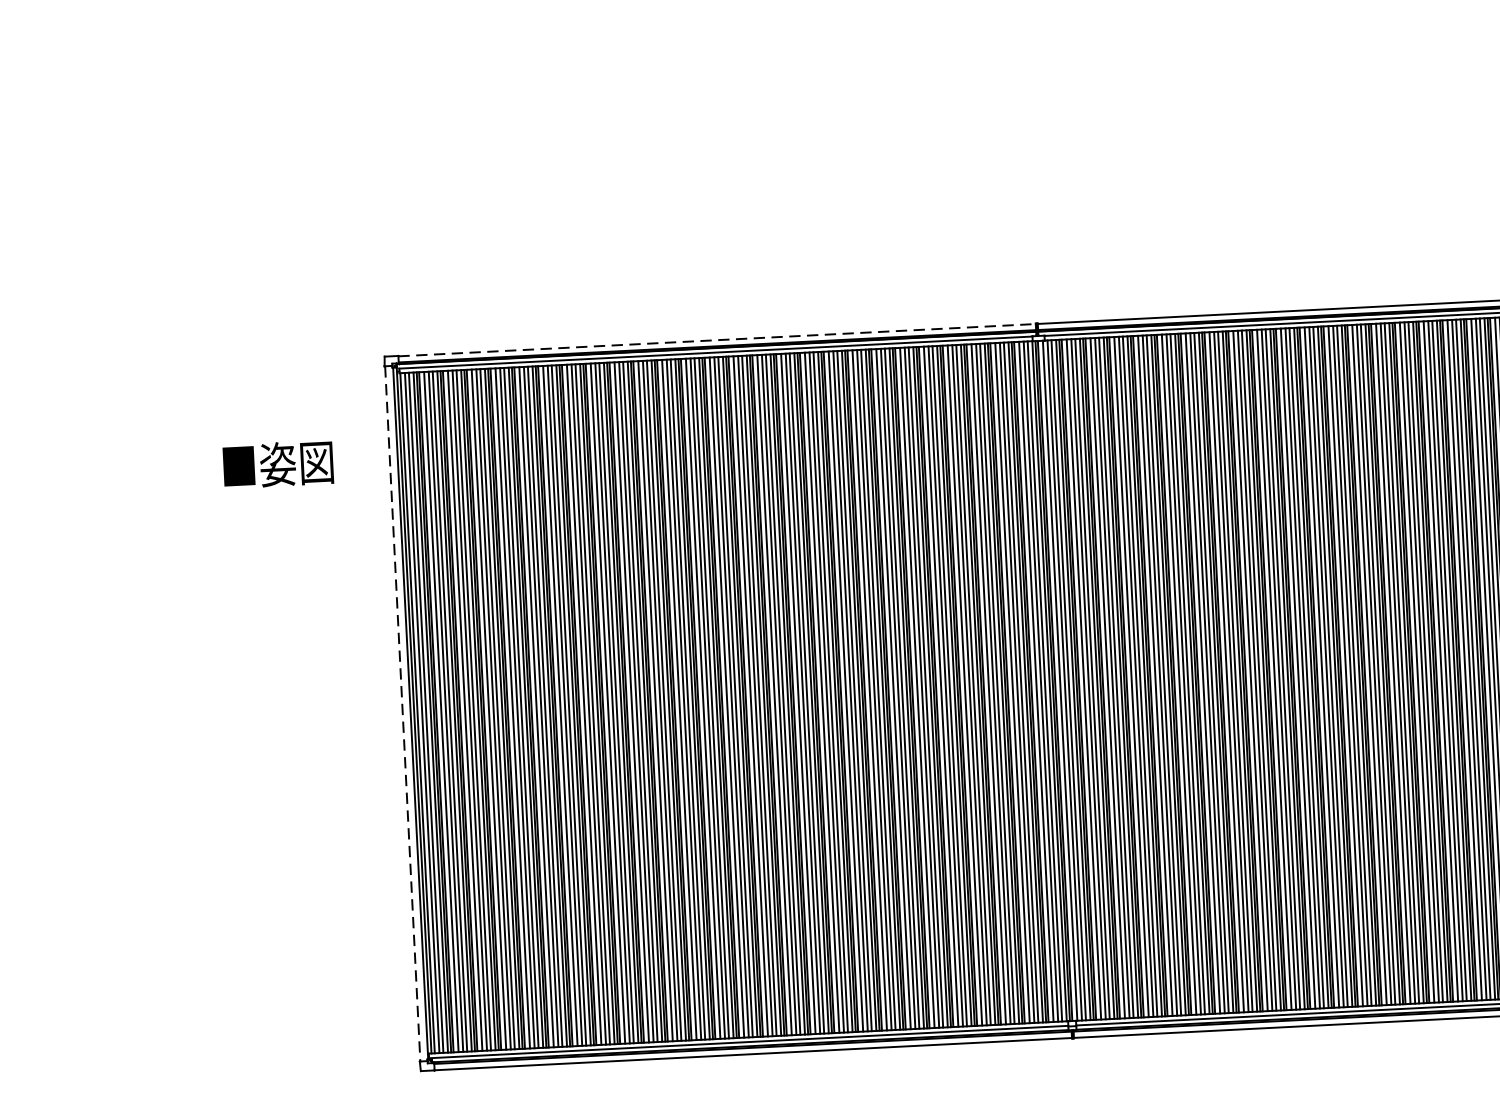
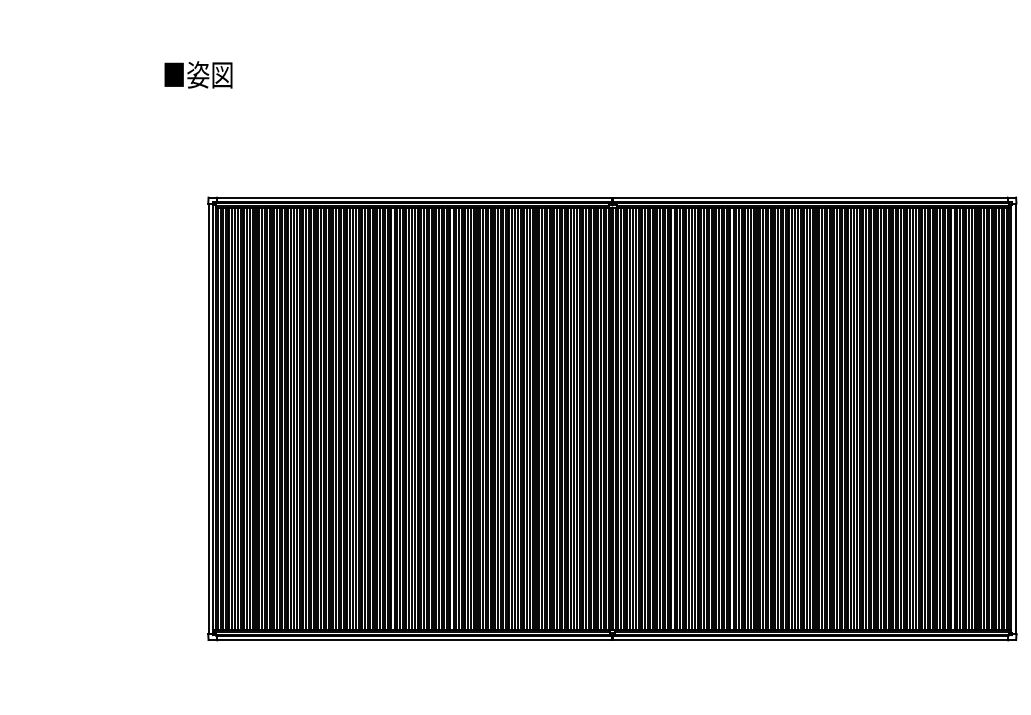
line: (717, 339) -> (414, 197), dashed -> solid
text: (278, 463) -> (198, 74), moved
line: (402, 714) -> (208, 419), dashed -> solid

